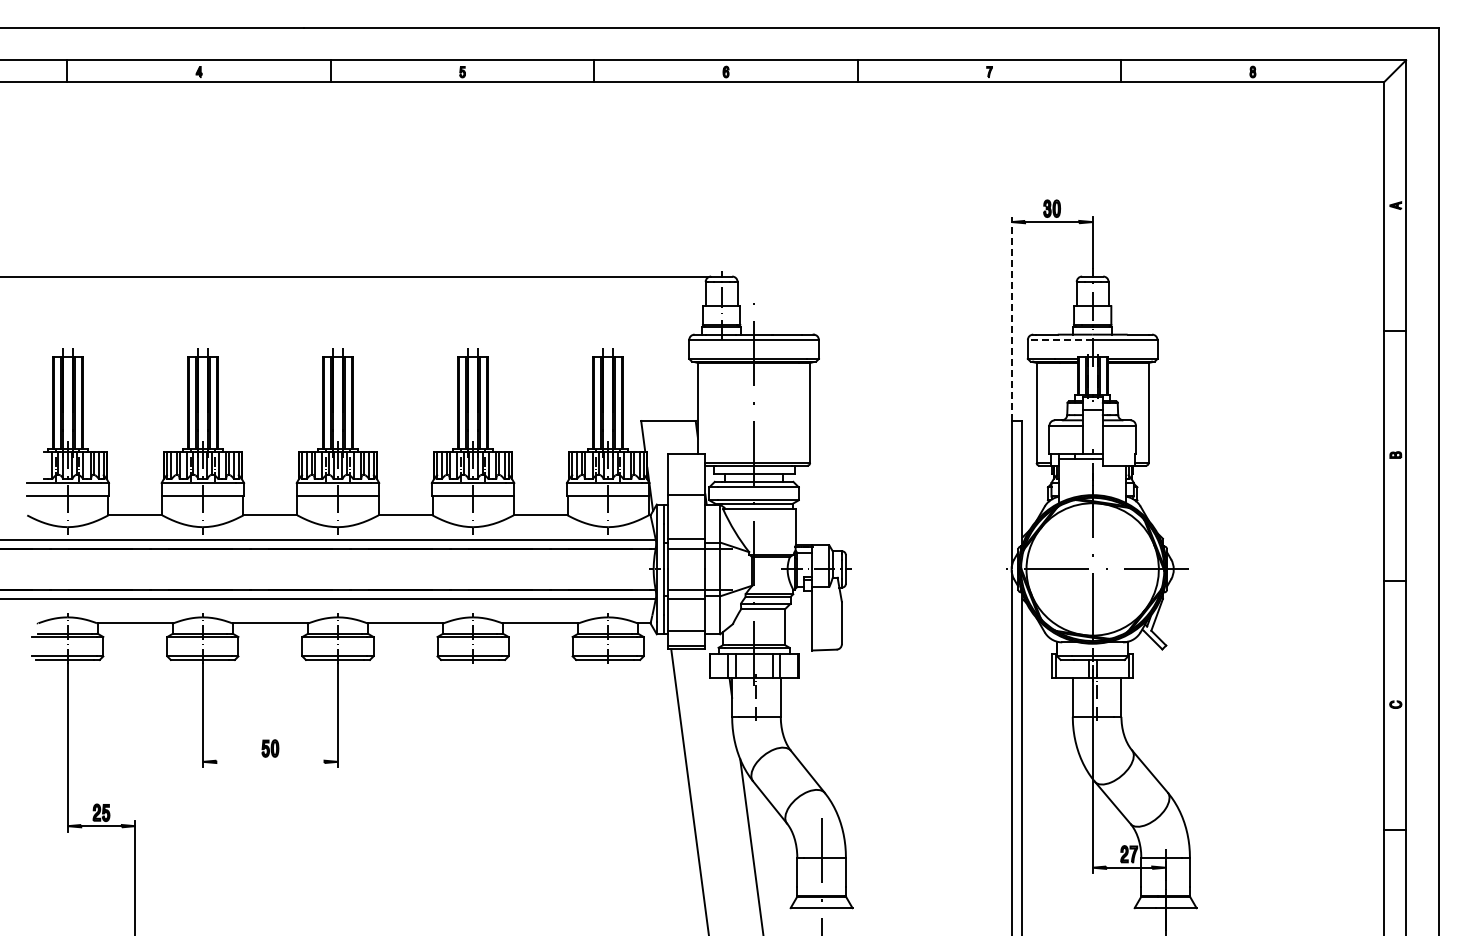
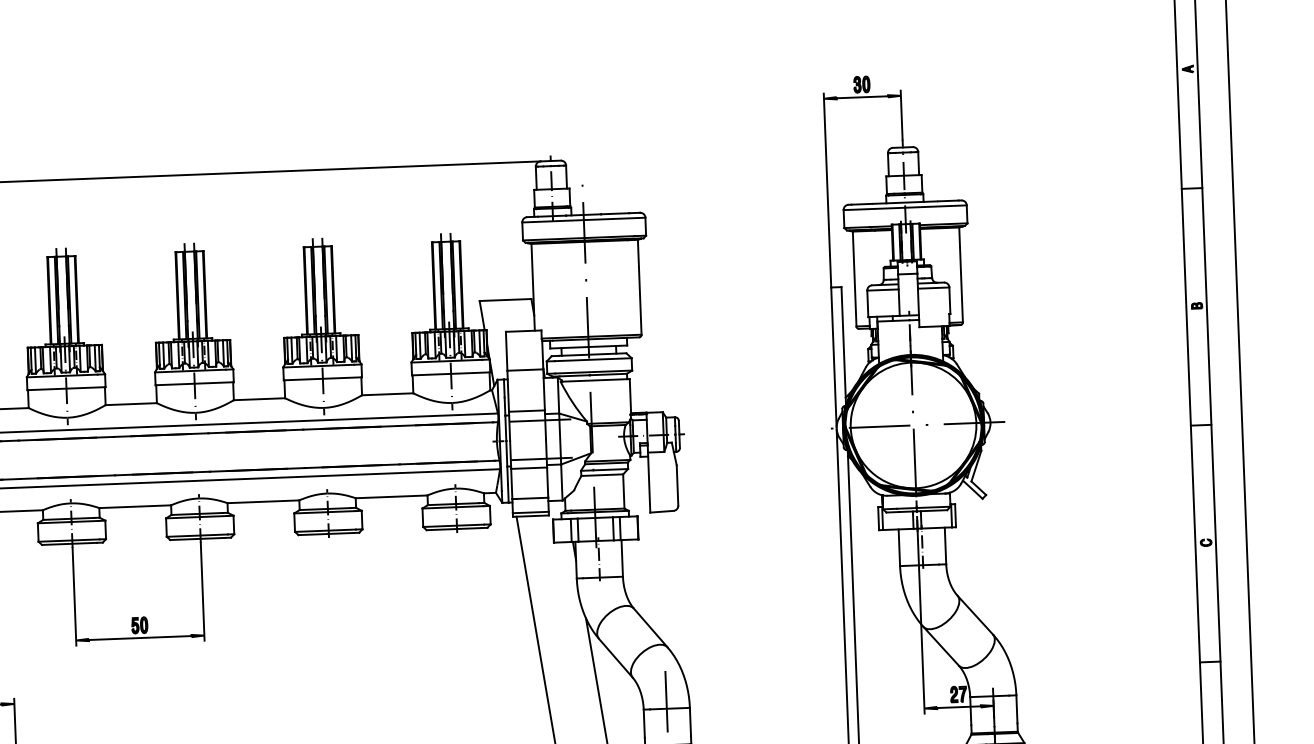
line: (1011, 318) -> (827, 190), dashed -> solid
line: (1059, 340) -> (873, 209), dashed -> solid
line: (270, 761) -> (140, 637), added

